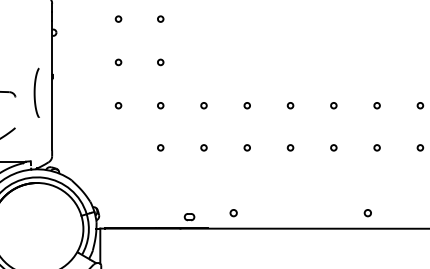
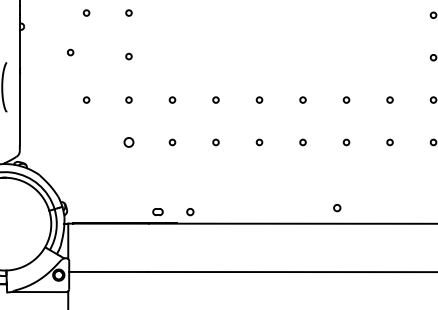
circle: (118, 62) -> (70, 52), moved
circle: (160, 147) -> (128, 142), size x1.6
circle: (233, 213) -> (190, 212), moved

